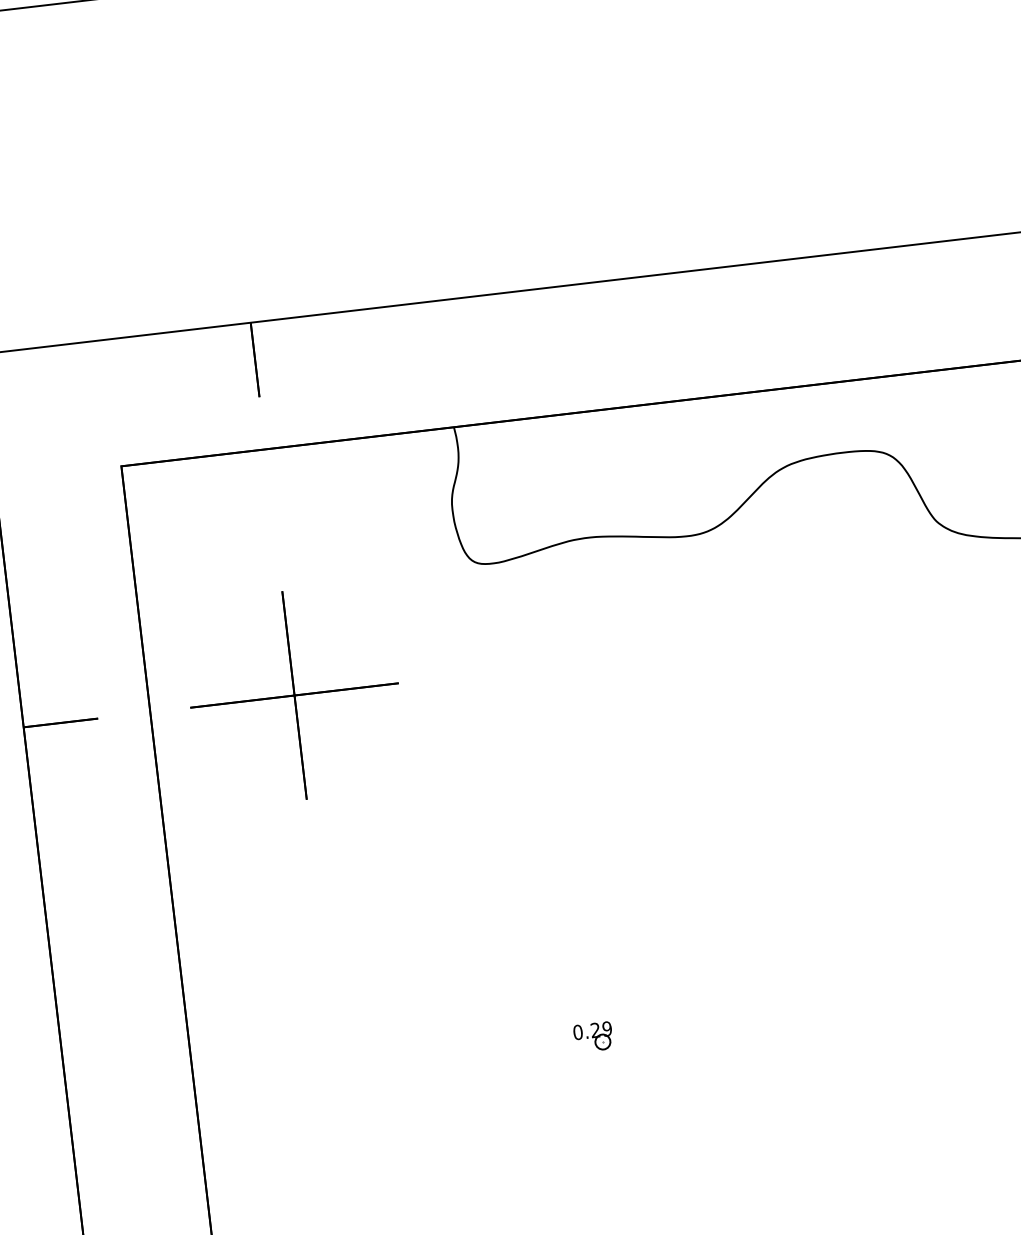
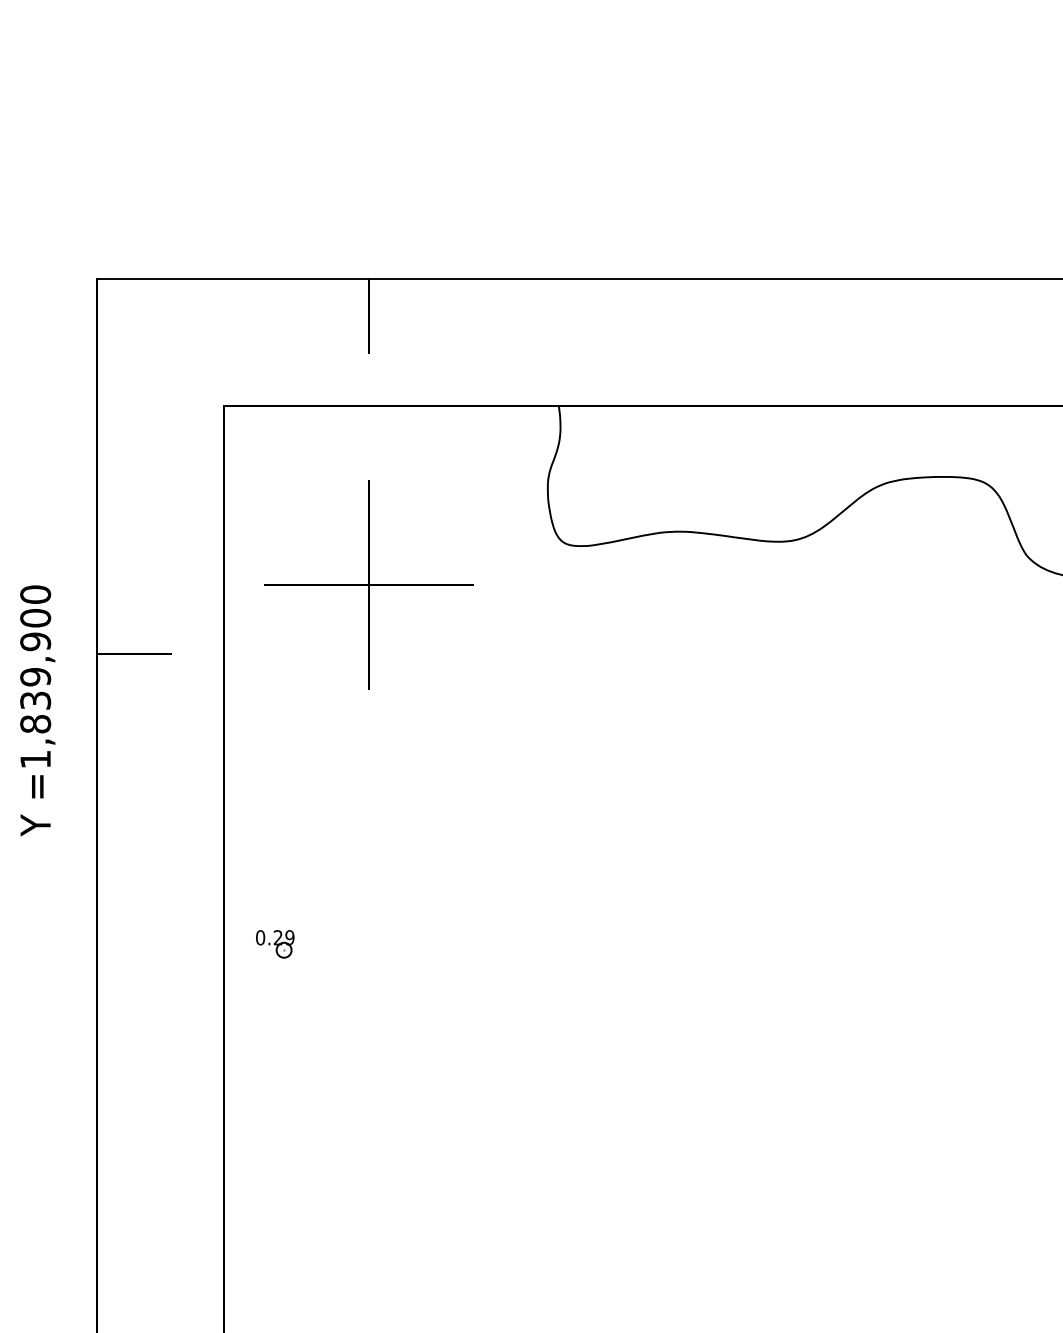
part: (293, 694) -> (368, 584), moved
part: (593, 1037) -> (275, 944), moved

